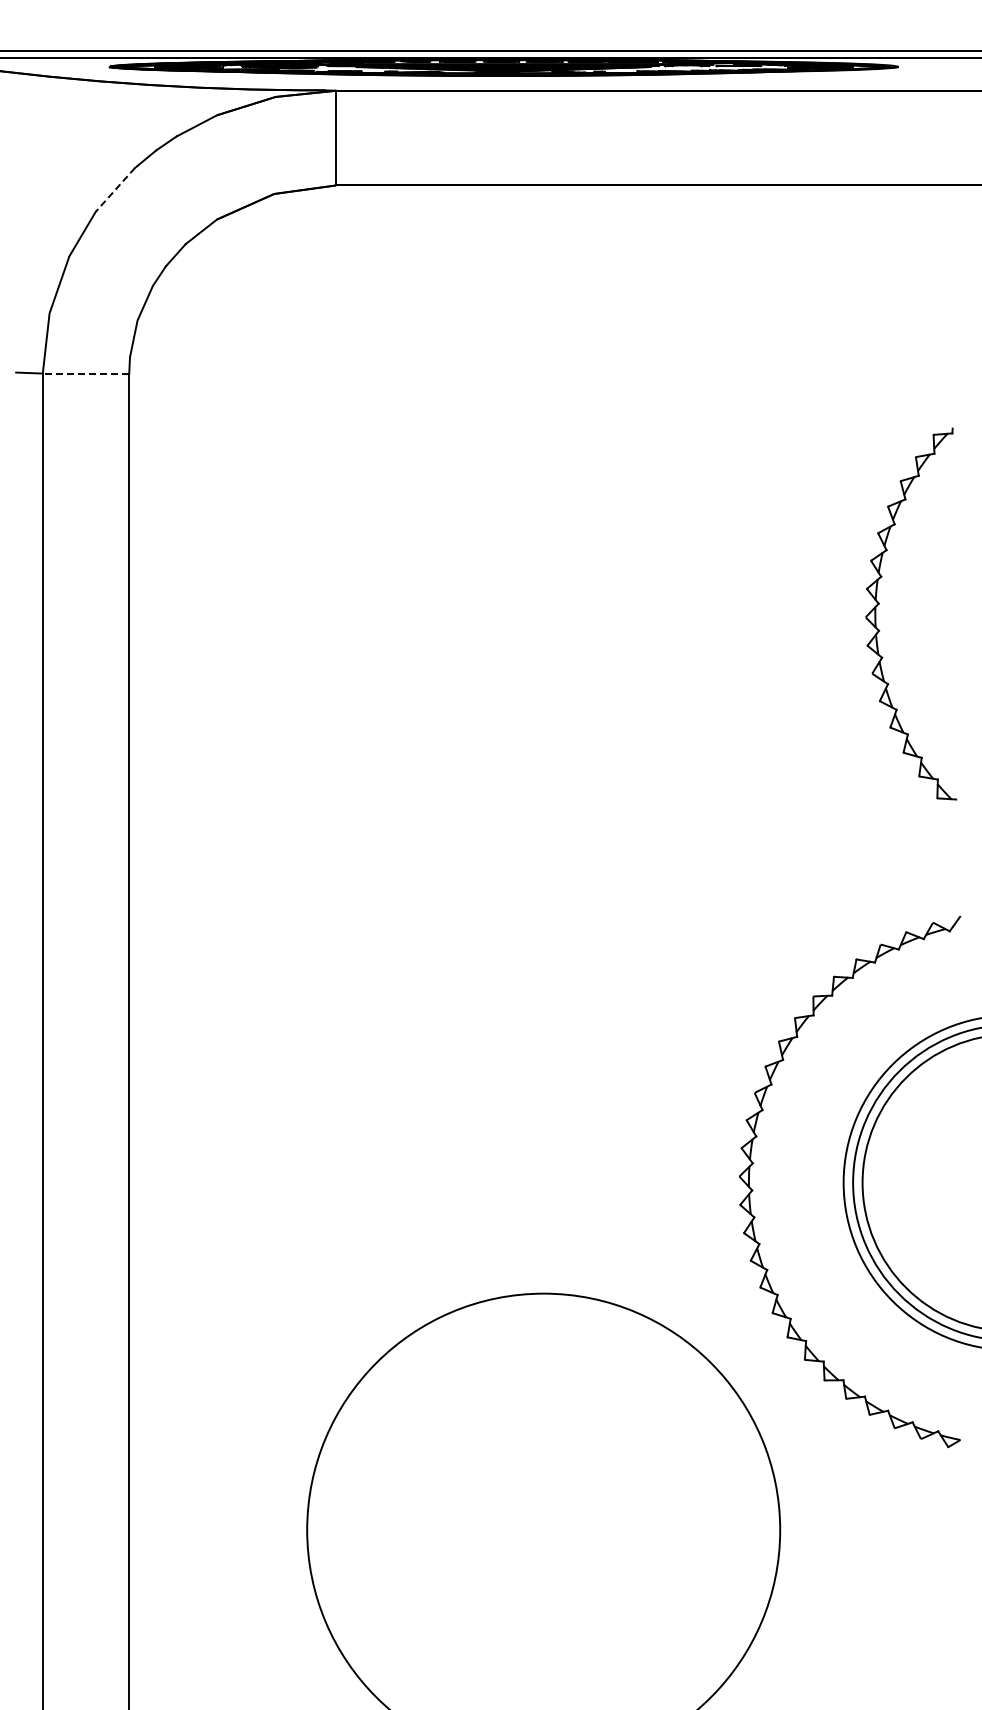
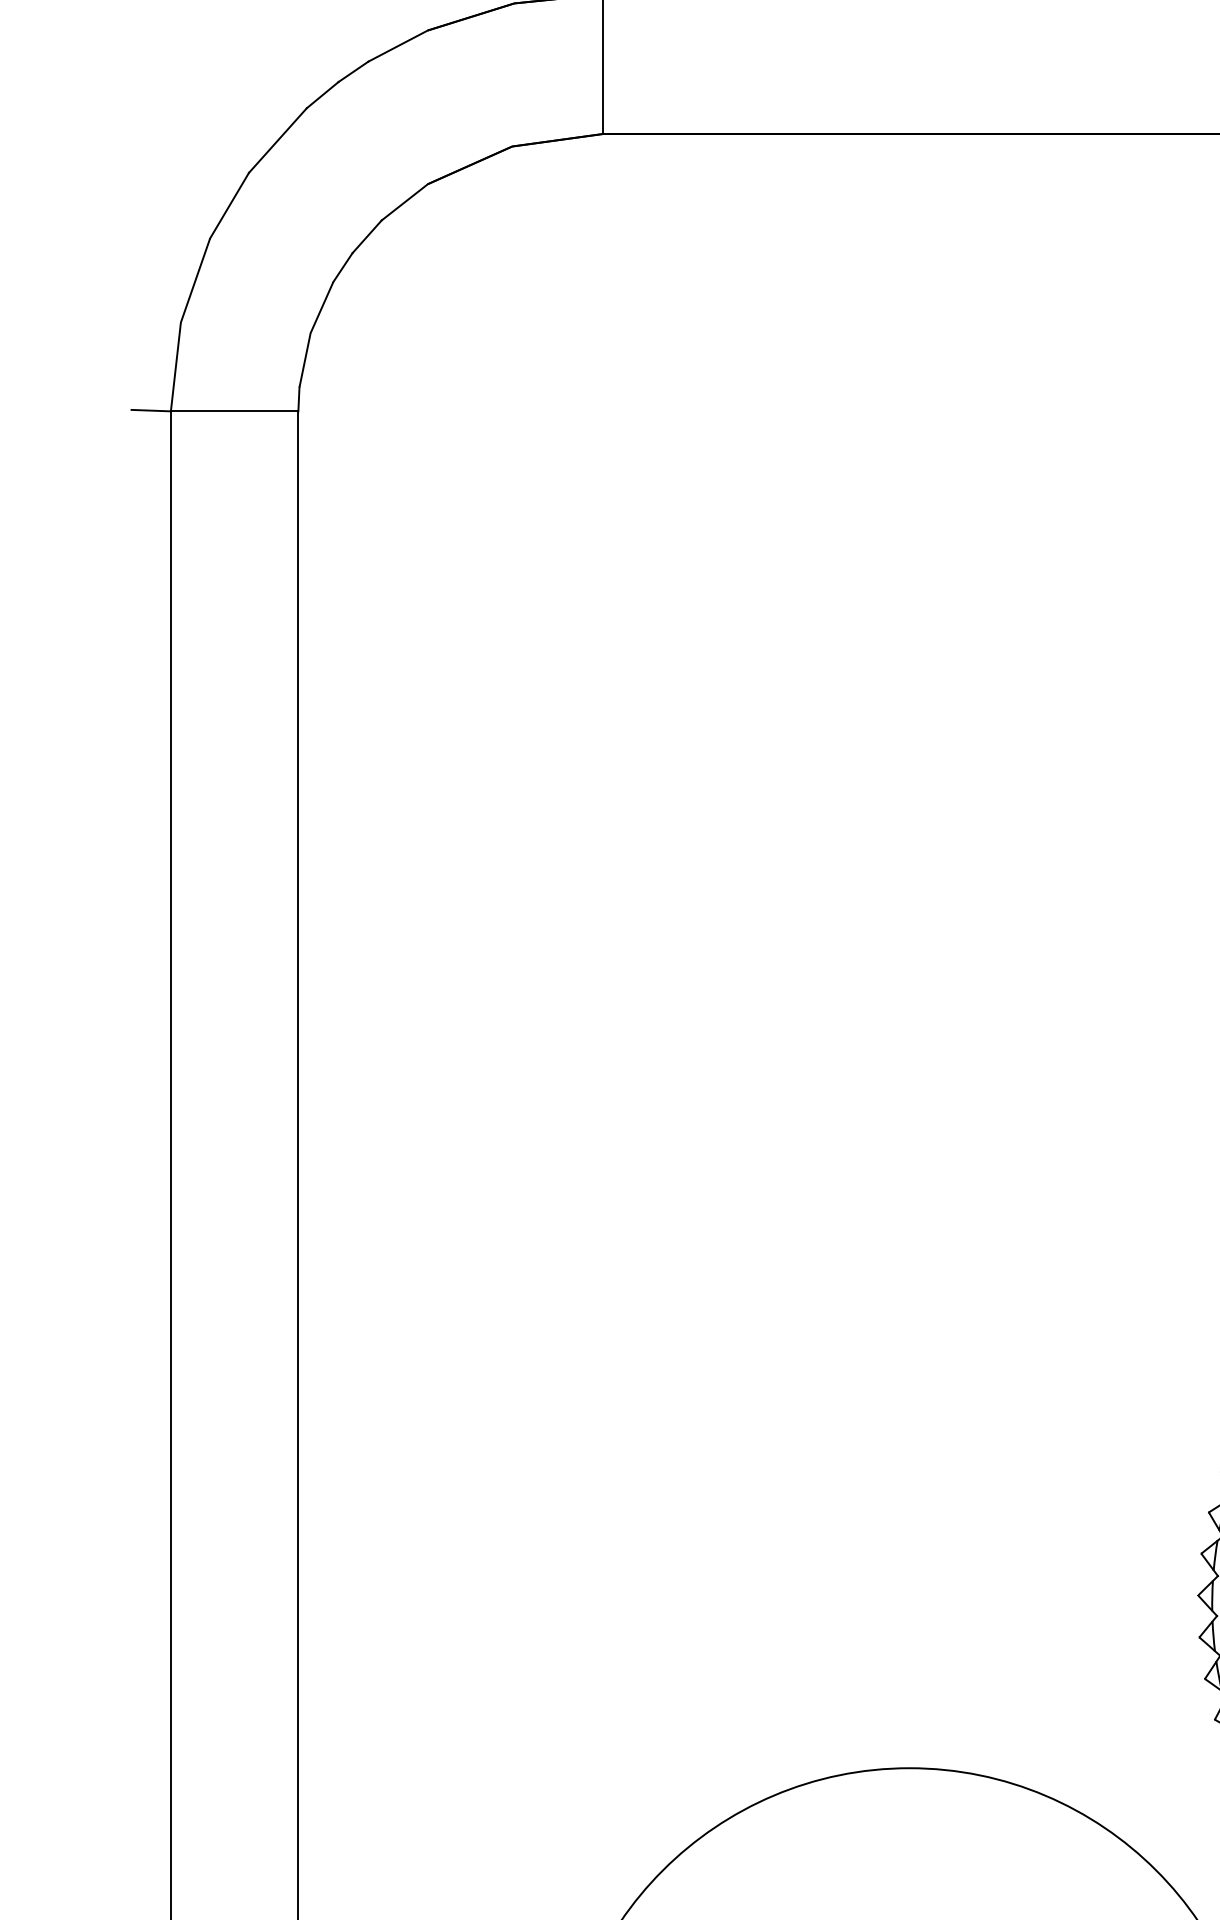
line: (115, 190) -> (278, 141), dashed -> solid
line: (85, 373) -> (233, 411), dashed -> solid

